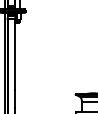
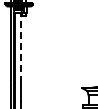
line: (14, 53) -> (20, 47), solid -> dashed

